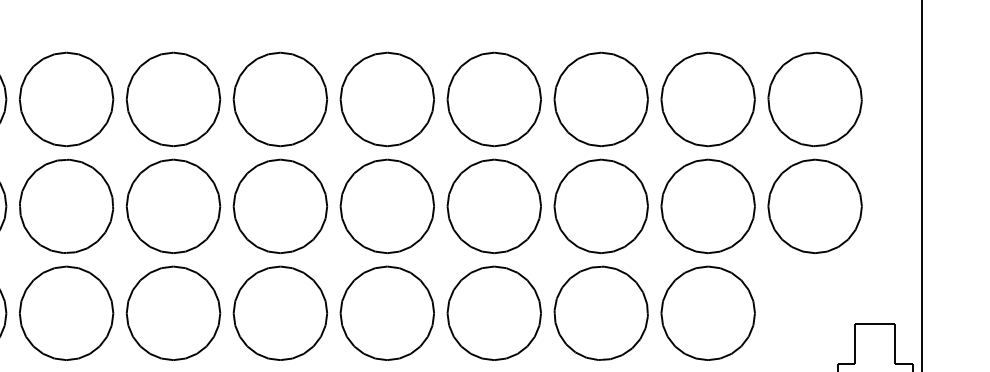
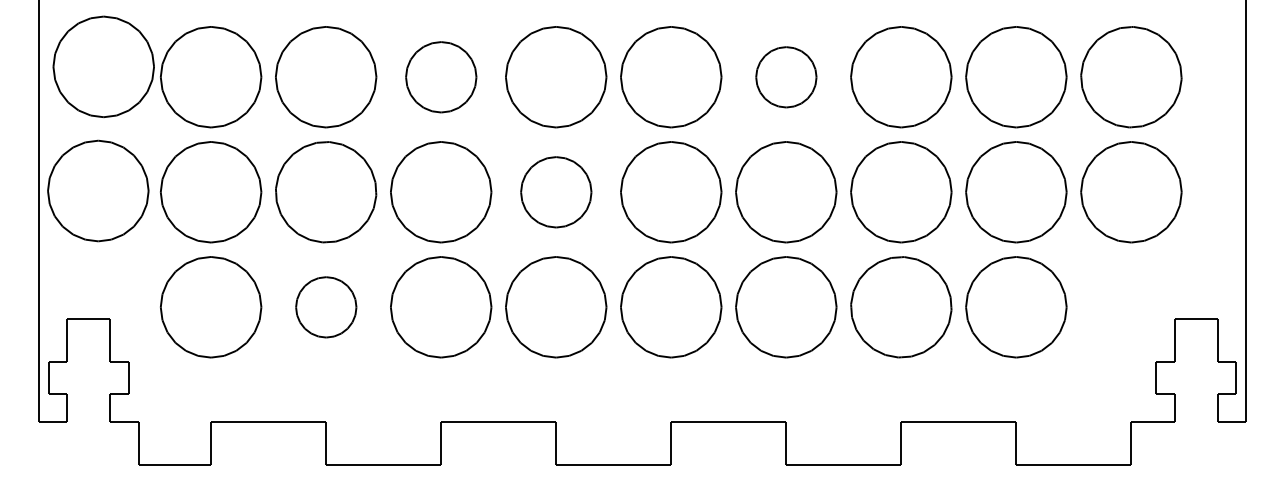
part: (173, 99) -> (441, 77), size x0.7
part: (494, 99) -> (786, 77), size x0.6
part: (280, 206) -> (556, 192), size x0.7
part: (66, 313) -> (326, 307), size x0.6

